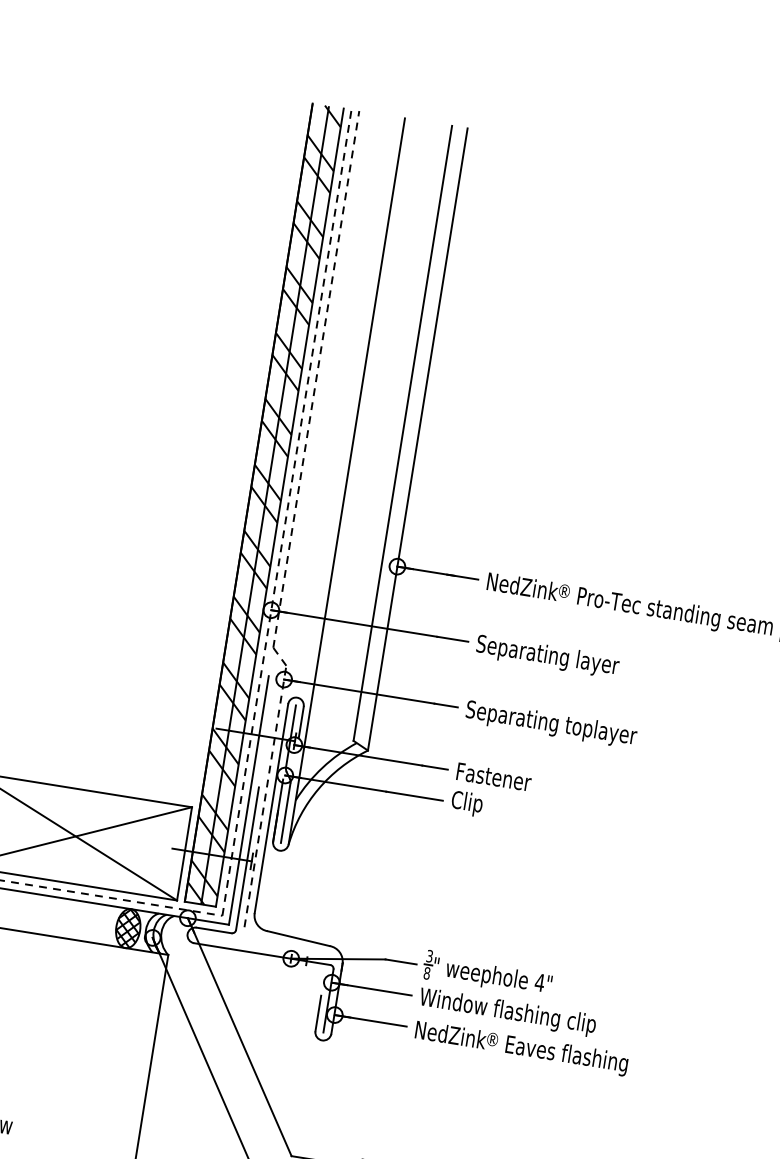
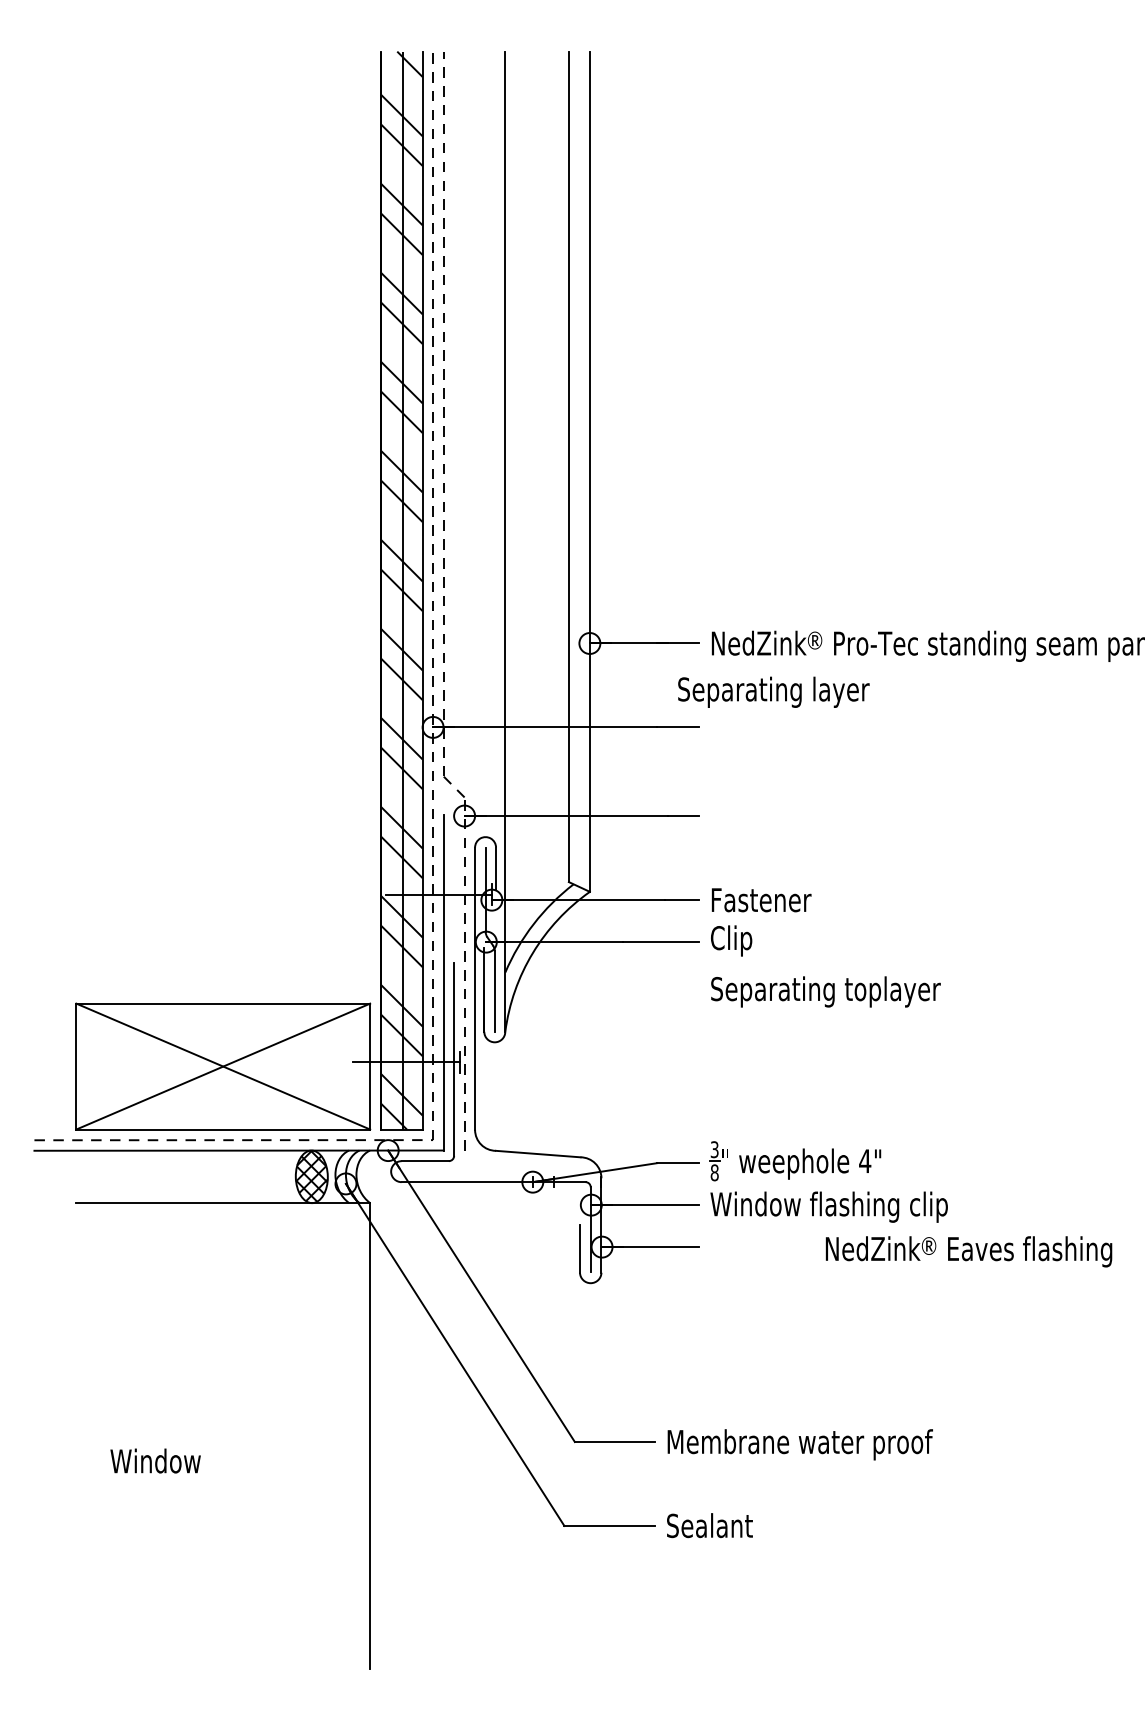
text: (547, 656) -> (773, 691), moved
text: (551, 724) -> (825, 991), moved
text: (521, 1048) -> (968, 1251), moved

